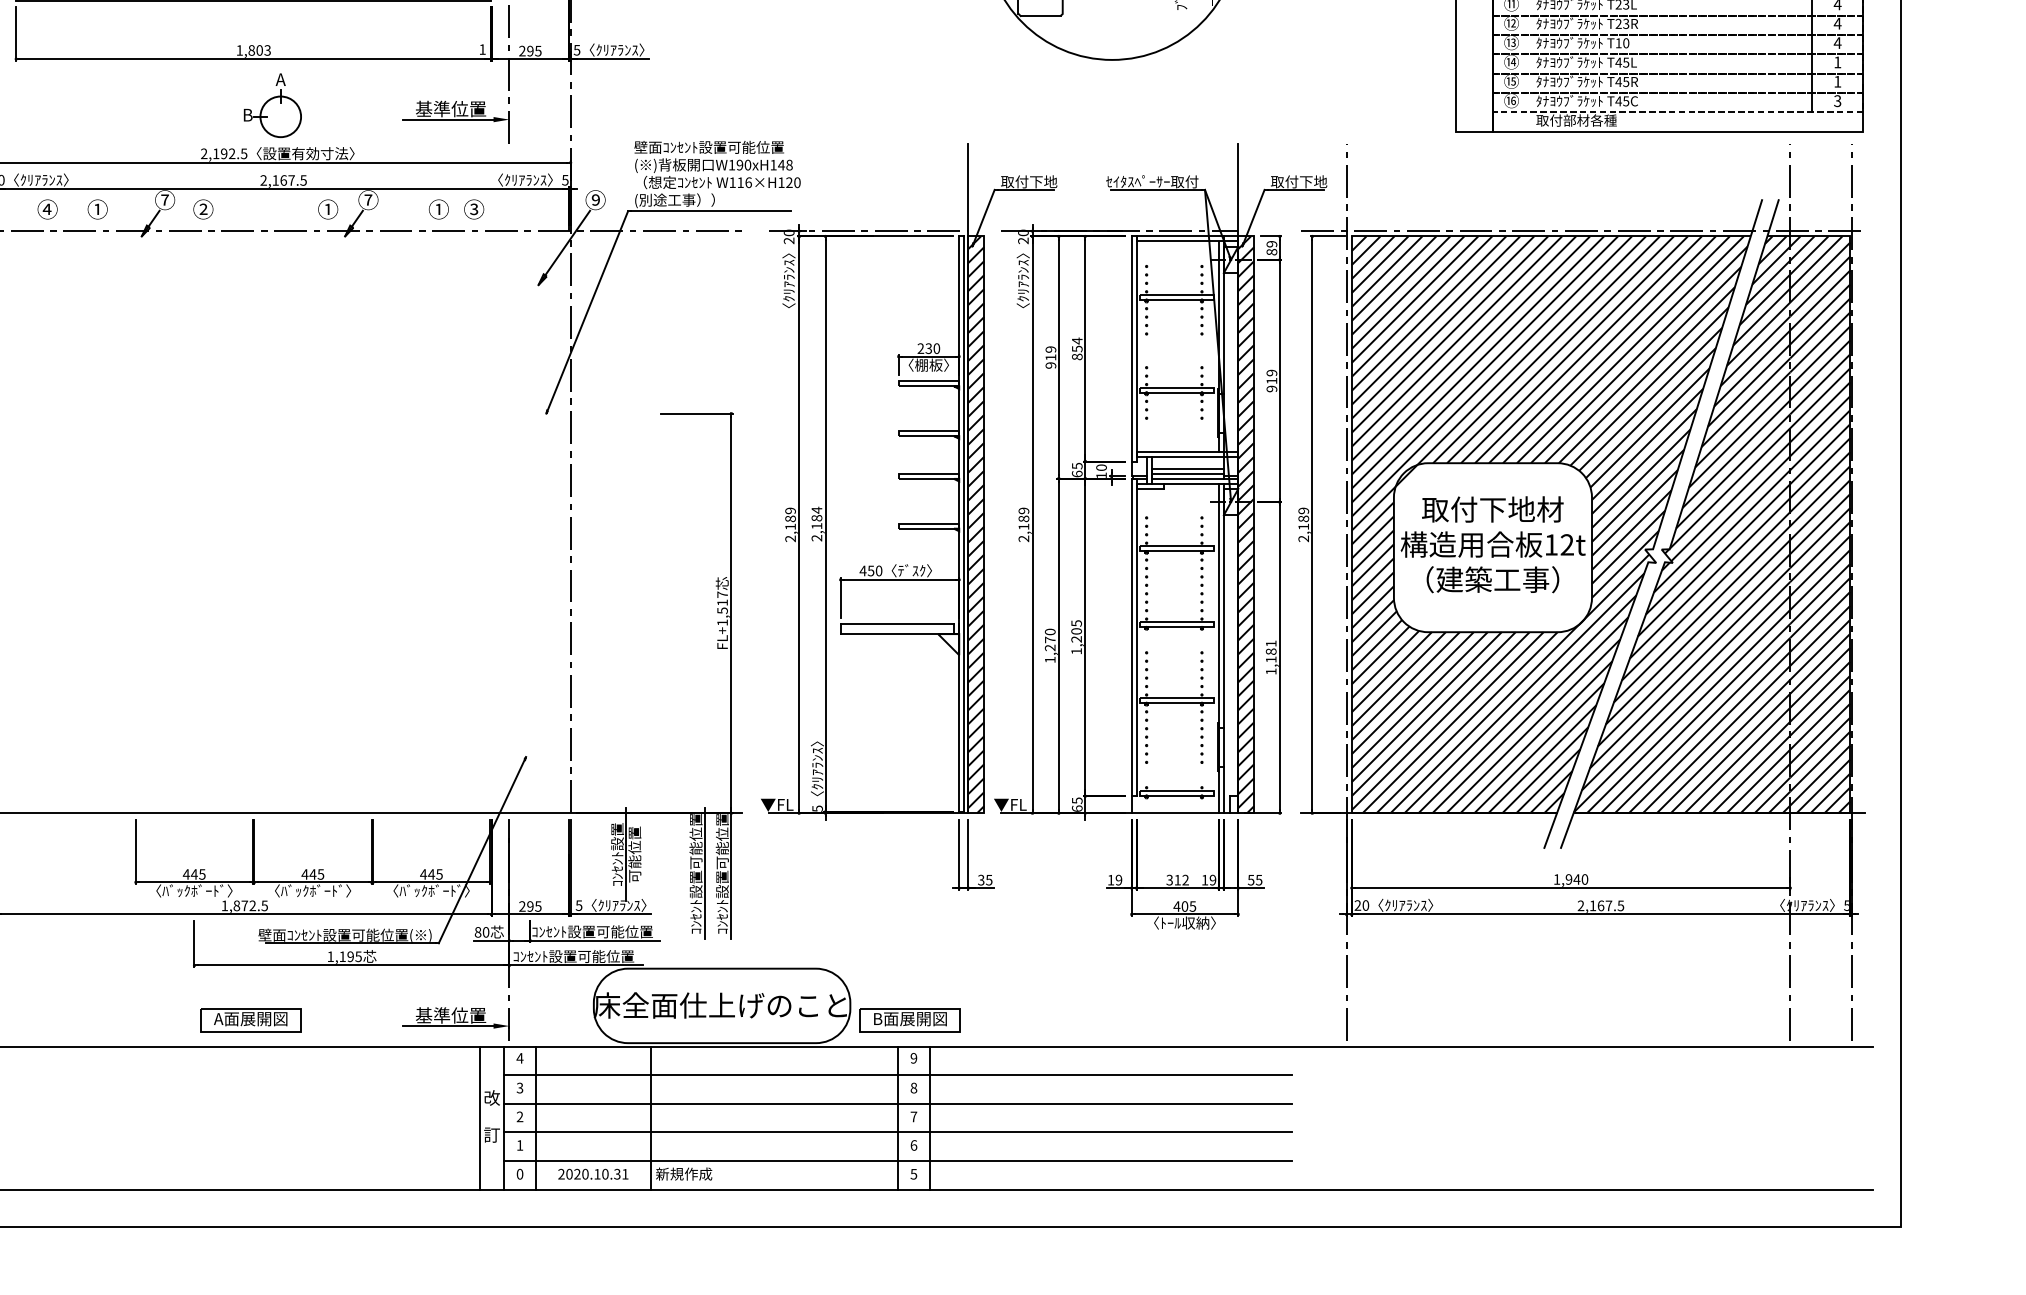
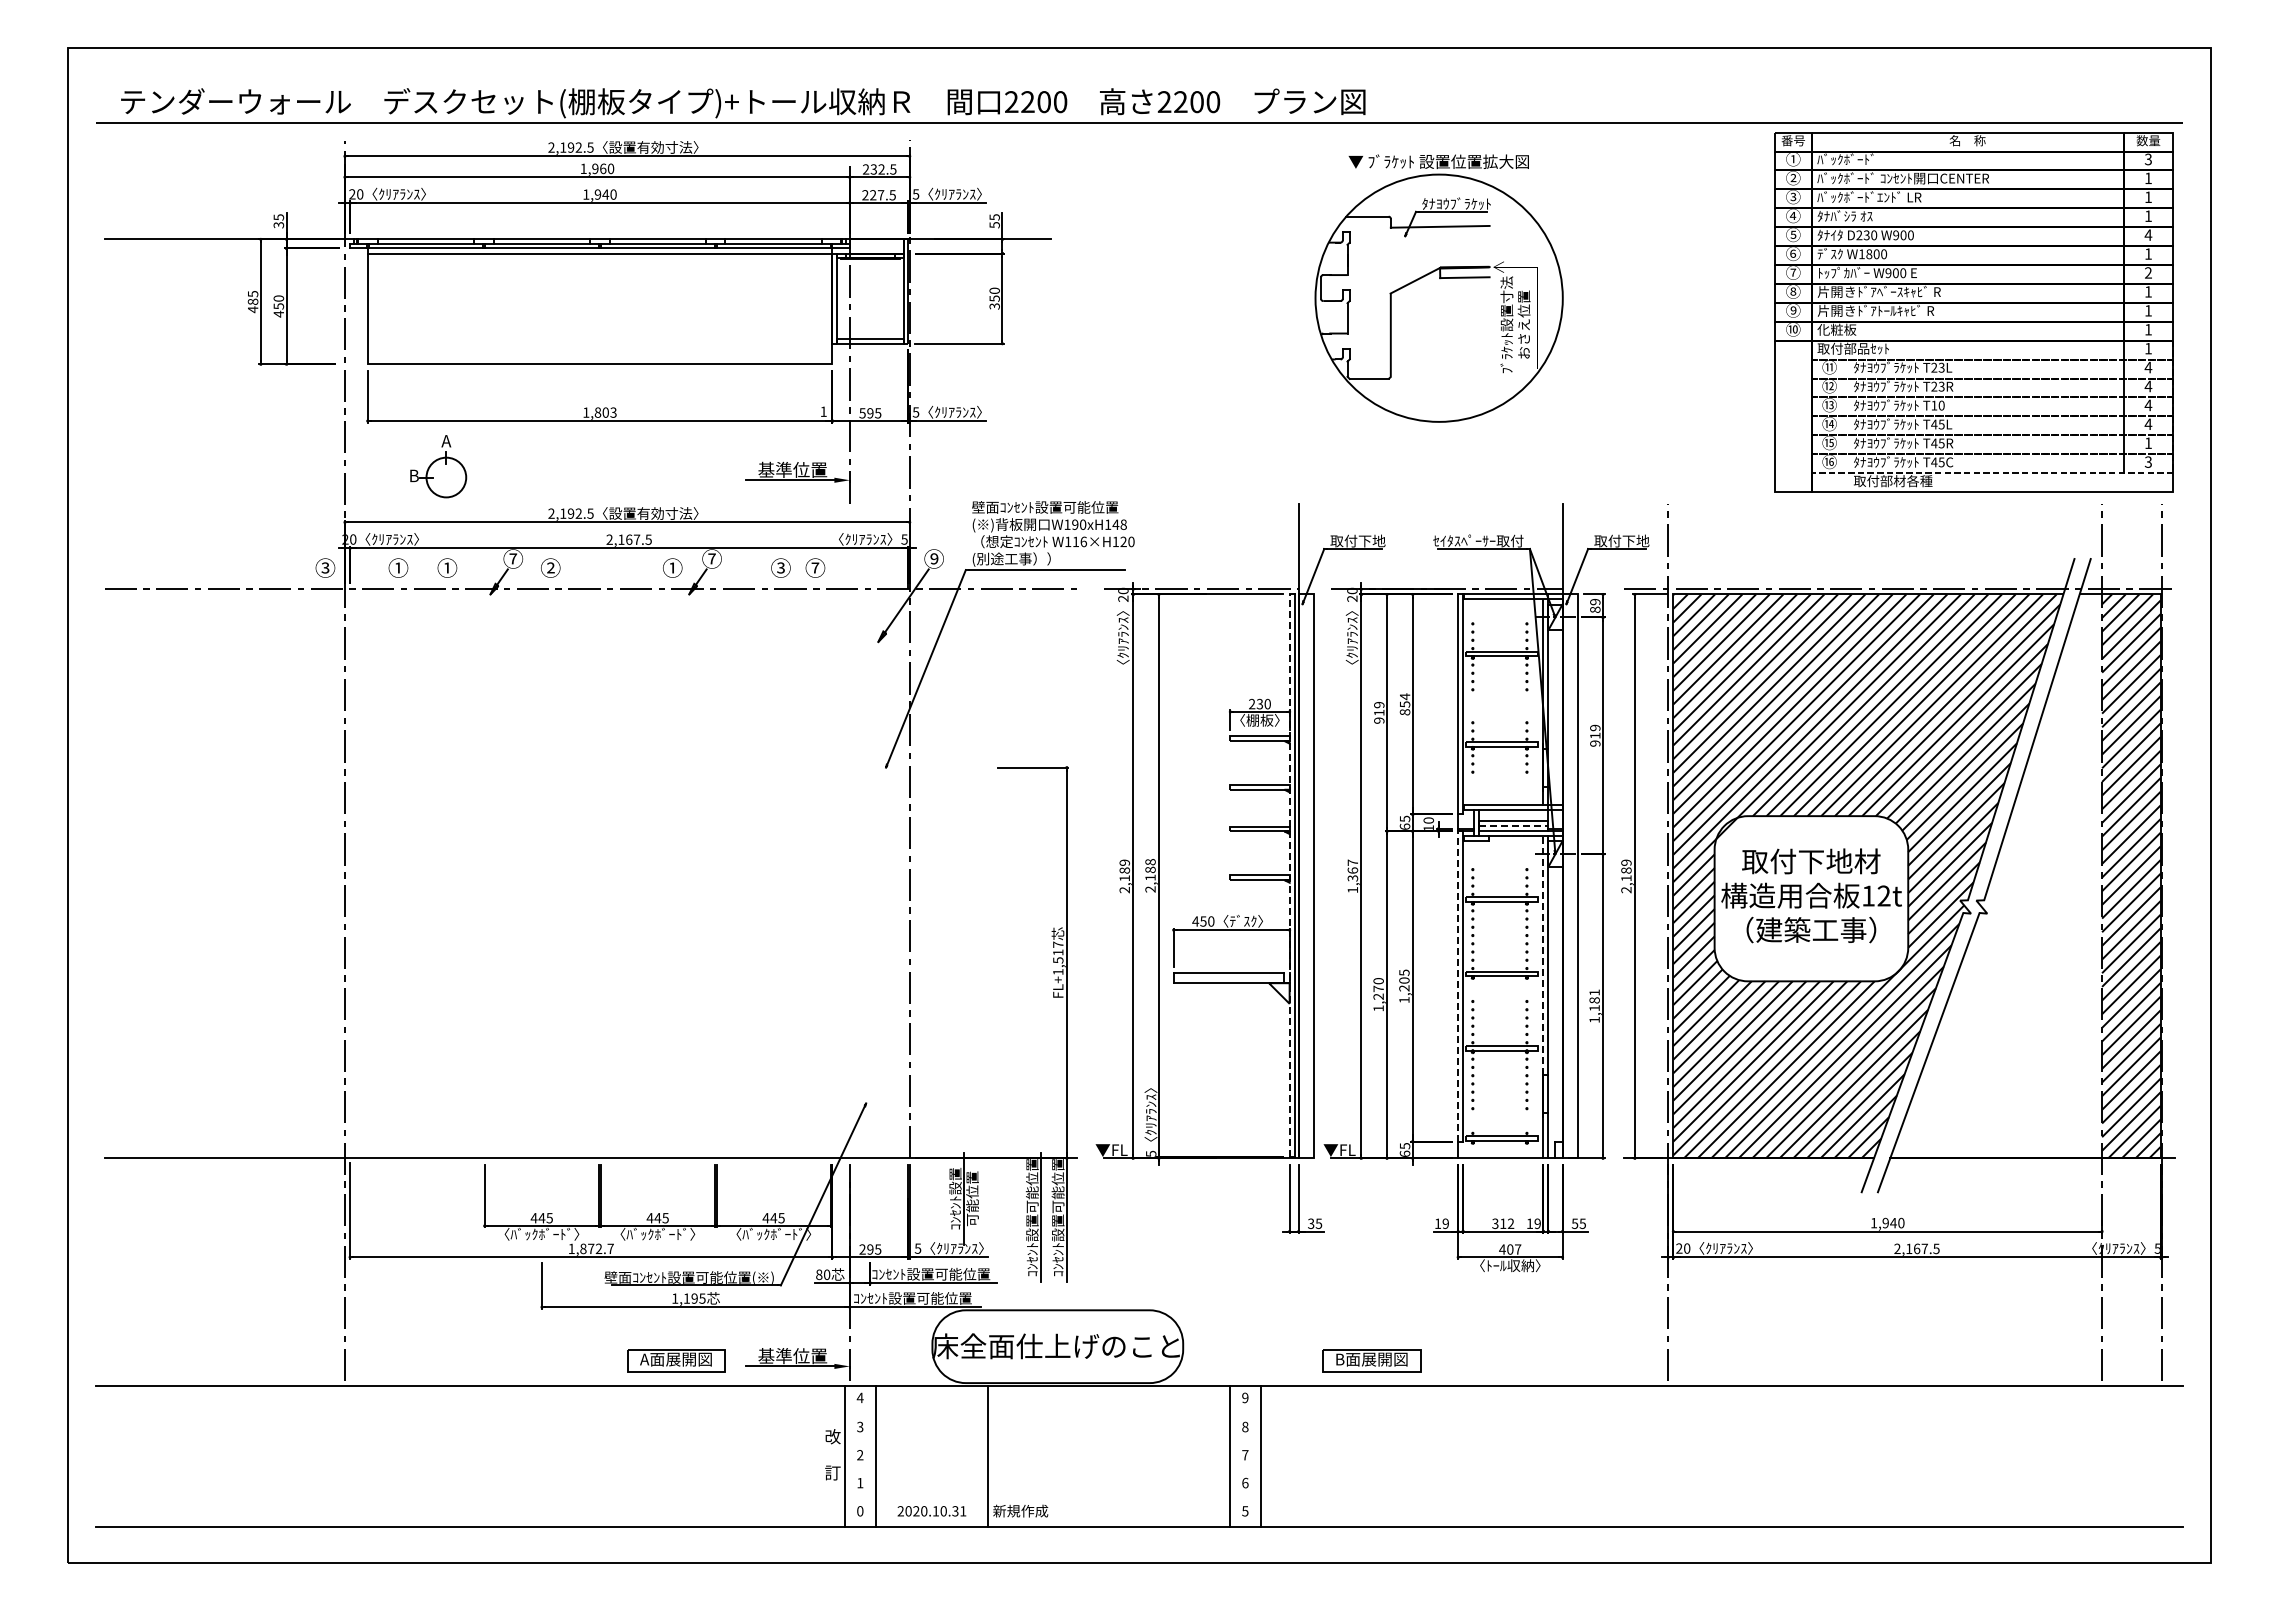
text: (522, 51) -> (862, 413), 295 -> 595
text: (1837, 61) -> (2148, 423), 1 -> 4
part: (272, 105) -> (438, 466), moved
text: (46, 208) -> (397, 567), ④ -> ①
text: (438, 208) -> (780, 567), ① -> ③
text: (474, 208) -> (815, 567), ③ -> ⑦
line: (1188, 473) -> (1513, 826), solid -> dashed
text: (816, 509) -> (1150, 861), 2,184 -> 2,188
line: (959, 523) -> (1289, 875), solid -> dashed
hatch: (976, 524) -> (1306, 876), removed
text: (1023, 524) -> (1352, 876), 2,189 -> 1,367
hatch: (1245, 524) -> (1569, 876), removed
hatch: (1682, 524) -> (1996, 876), removed
line: (1218, 605) -> (1543, 955), solid -> dashed
line: (1131, 636) -> (1458, 985), solid -> dashed
text: (264, 905) -> (610, 1248), 1,872.5 -> 1,872.7
text: (1192, 906) -> (1517, 1249), 405 -> 407
part: (251, 1020) -> (676, 1360), moved
part: (909, 1020) -> (1371, 1360), moved
line: (897, 1075) -> (1229, 1414), removed
line: (897, 1103) -> (1229, 1442), removed
line: (480, 1118) -> (821, 1456), removed
line: (897, 1132) -> (1229, 1470), removed
line: (897, 1161) -> (1229, 1498), removed

